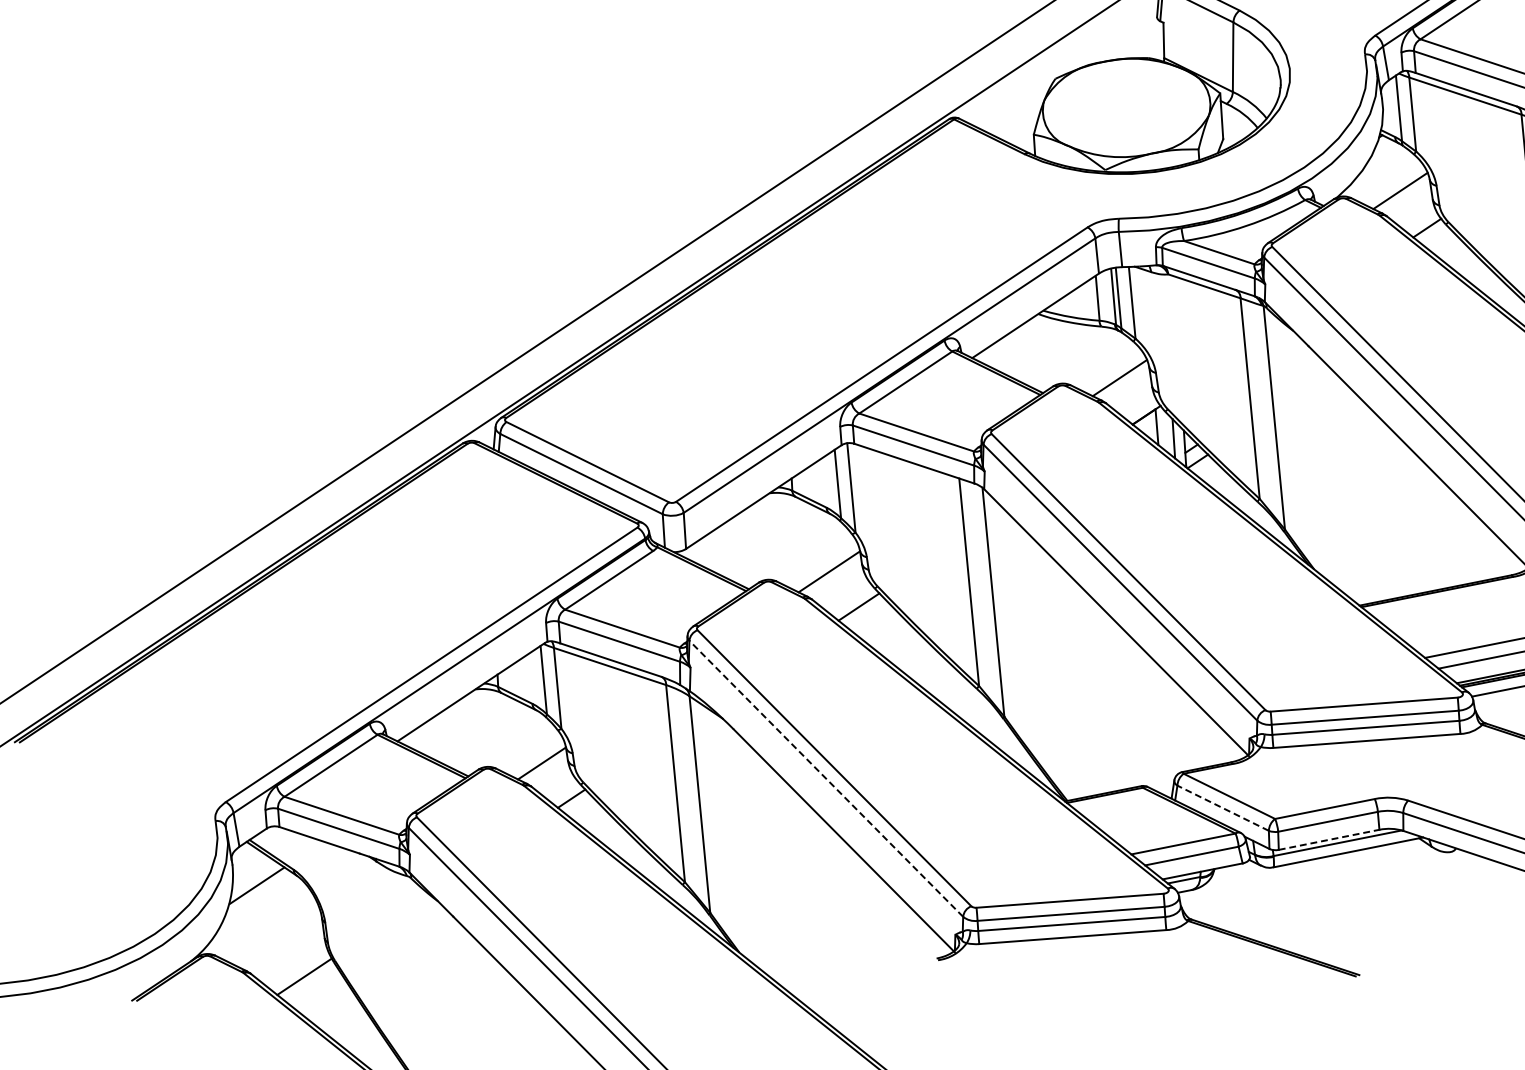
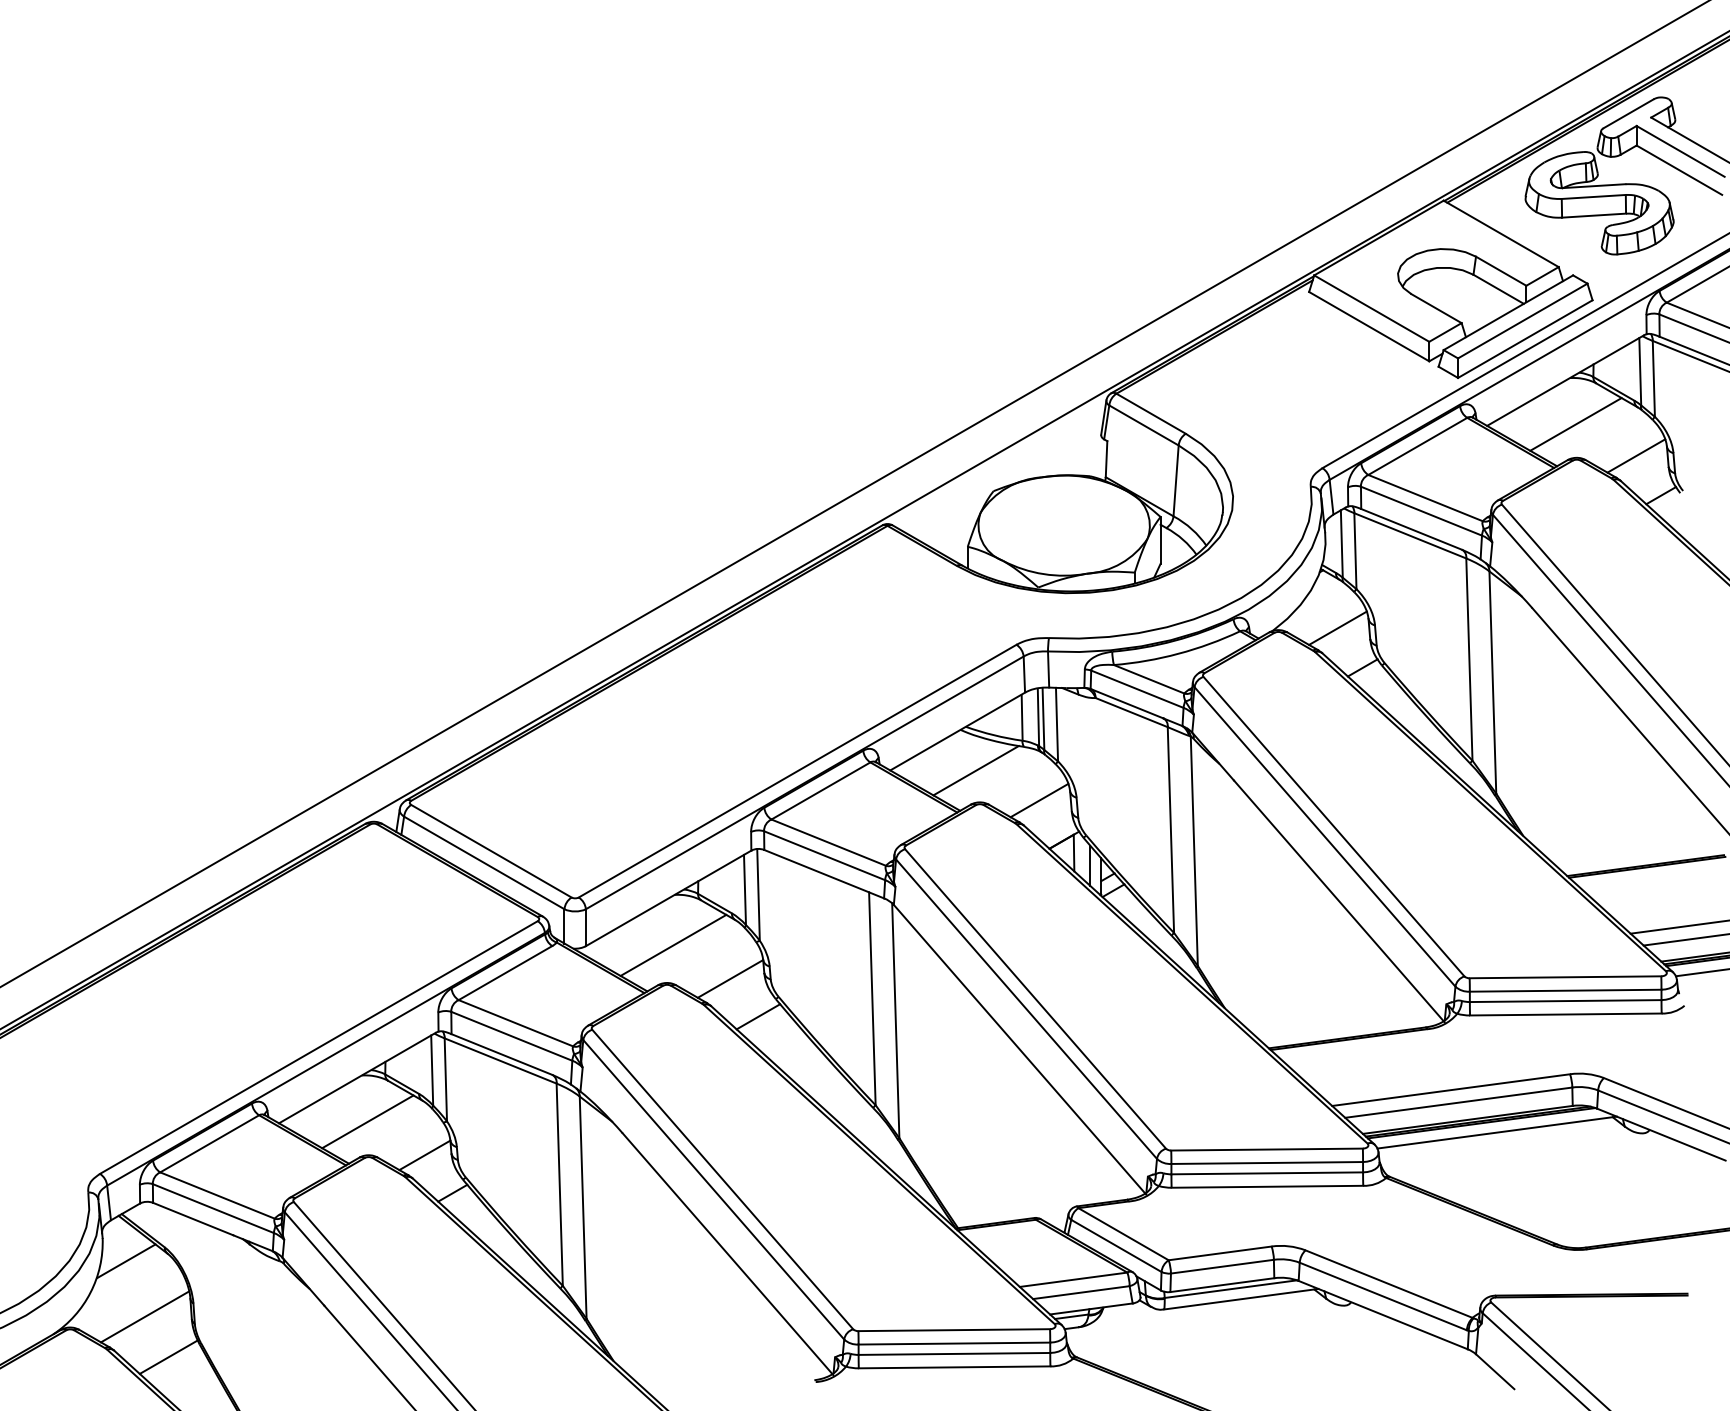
line: (1055, 352) -> (975, 770), added
line: (771, 541) -> (673, 944), added
line: (483, 734) -> (367, 1121), added
line: (826, 778) -> (713, 1189), dashed -> solid
line: (1222, 807) -> (1115, 1245), dashed -> solid
line: (1329, 840) -> (1222, 1285), dashed -> solid
line: (278, 938) -> (144, 1316), added

